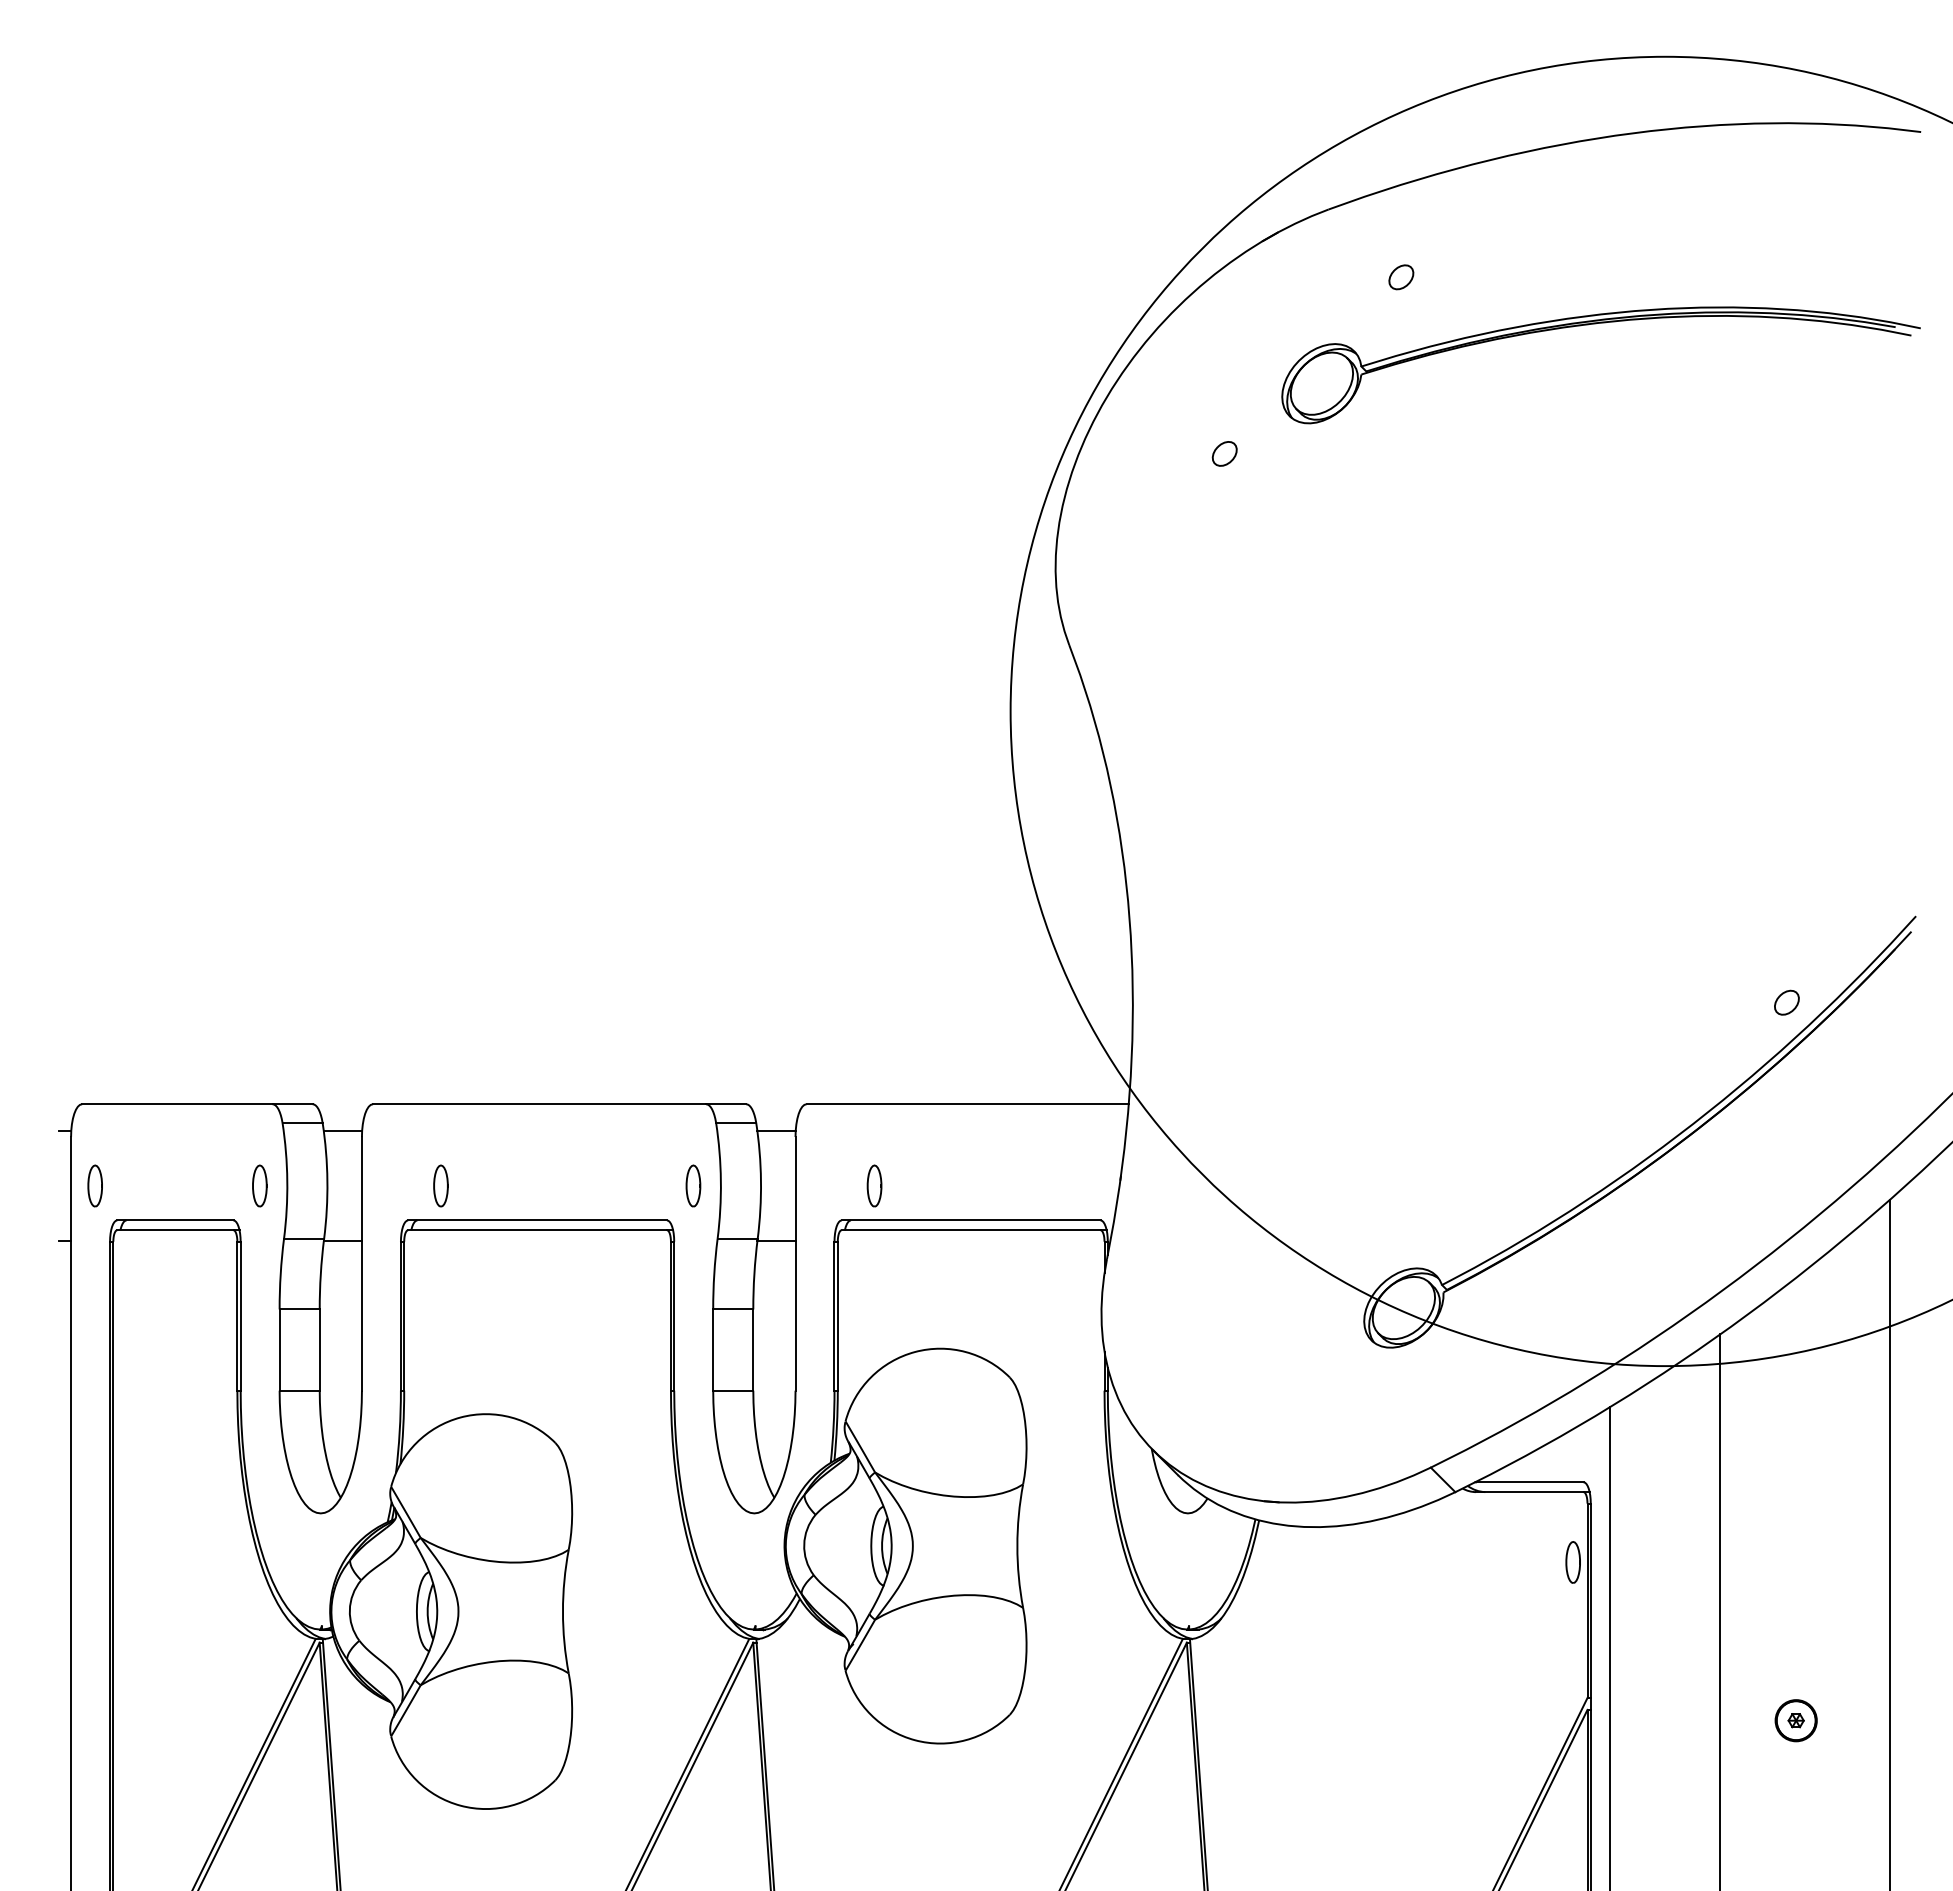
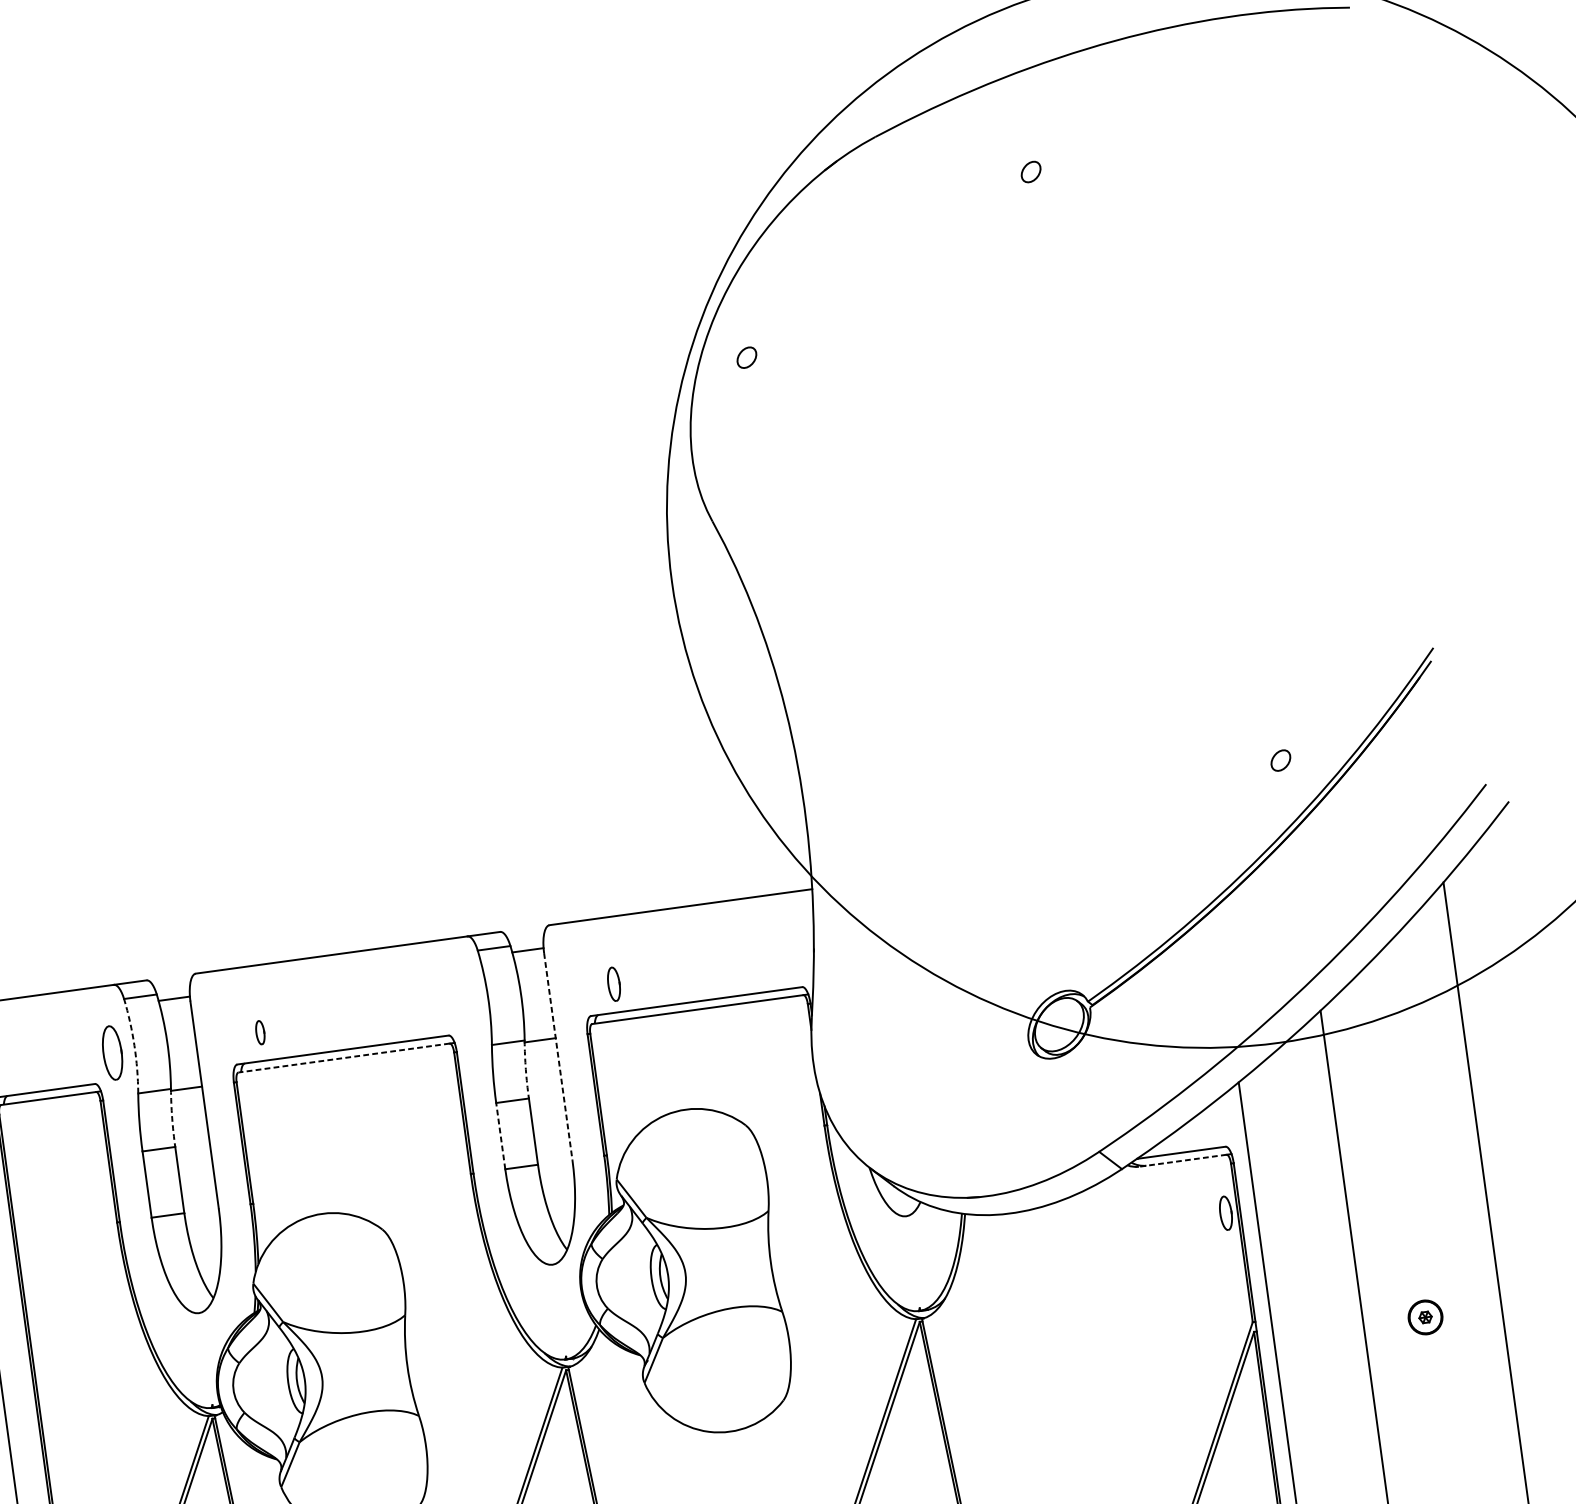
part: (1401, 277) -> (1031, 172), moved
part: (1596, 324) -> (1106, 200), removed
part: (1224, 453) -> (746, 357), moved
part: (1786, 1002) -> (1280, 760), moved
arc: (287, 1180) -> (134, 1045), solid -> dashed
part: (259, 1185) -> (112, 1052), size x1.6
part: (440, 1185) -> (259, 1032), size x0.7
part: (693, 1185) -> (466, 1004), removed
line: (537, 1230) -> (344, 1058), solid -> dashed
line: (795, 1263) -> (558, 1056), solid -> dashed
arc: (320, 1274) -> (171, 1118), solid -> dashed
arc: (754, 1274) -> (525, 1069), solid -> dashed
line: (713, 1350) -> (501, 1136), solid -> dashed
line: (1529, 1492) -> (1182, 1161), solid -> dashed

